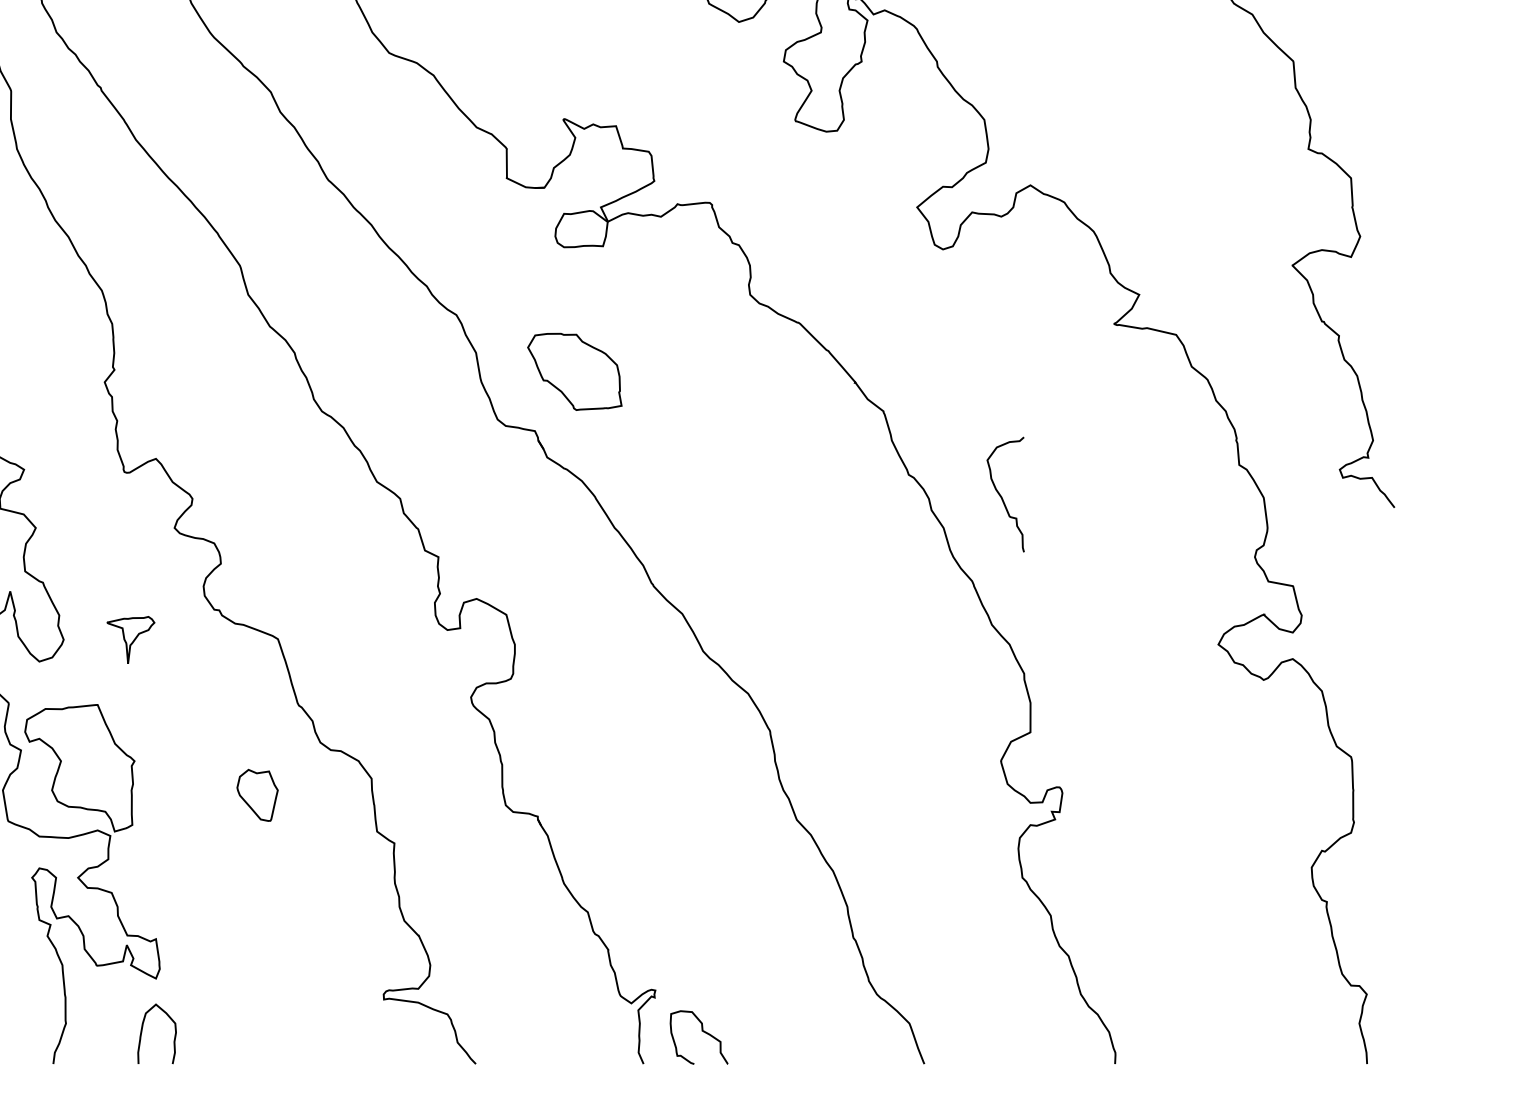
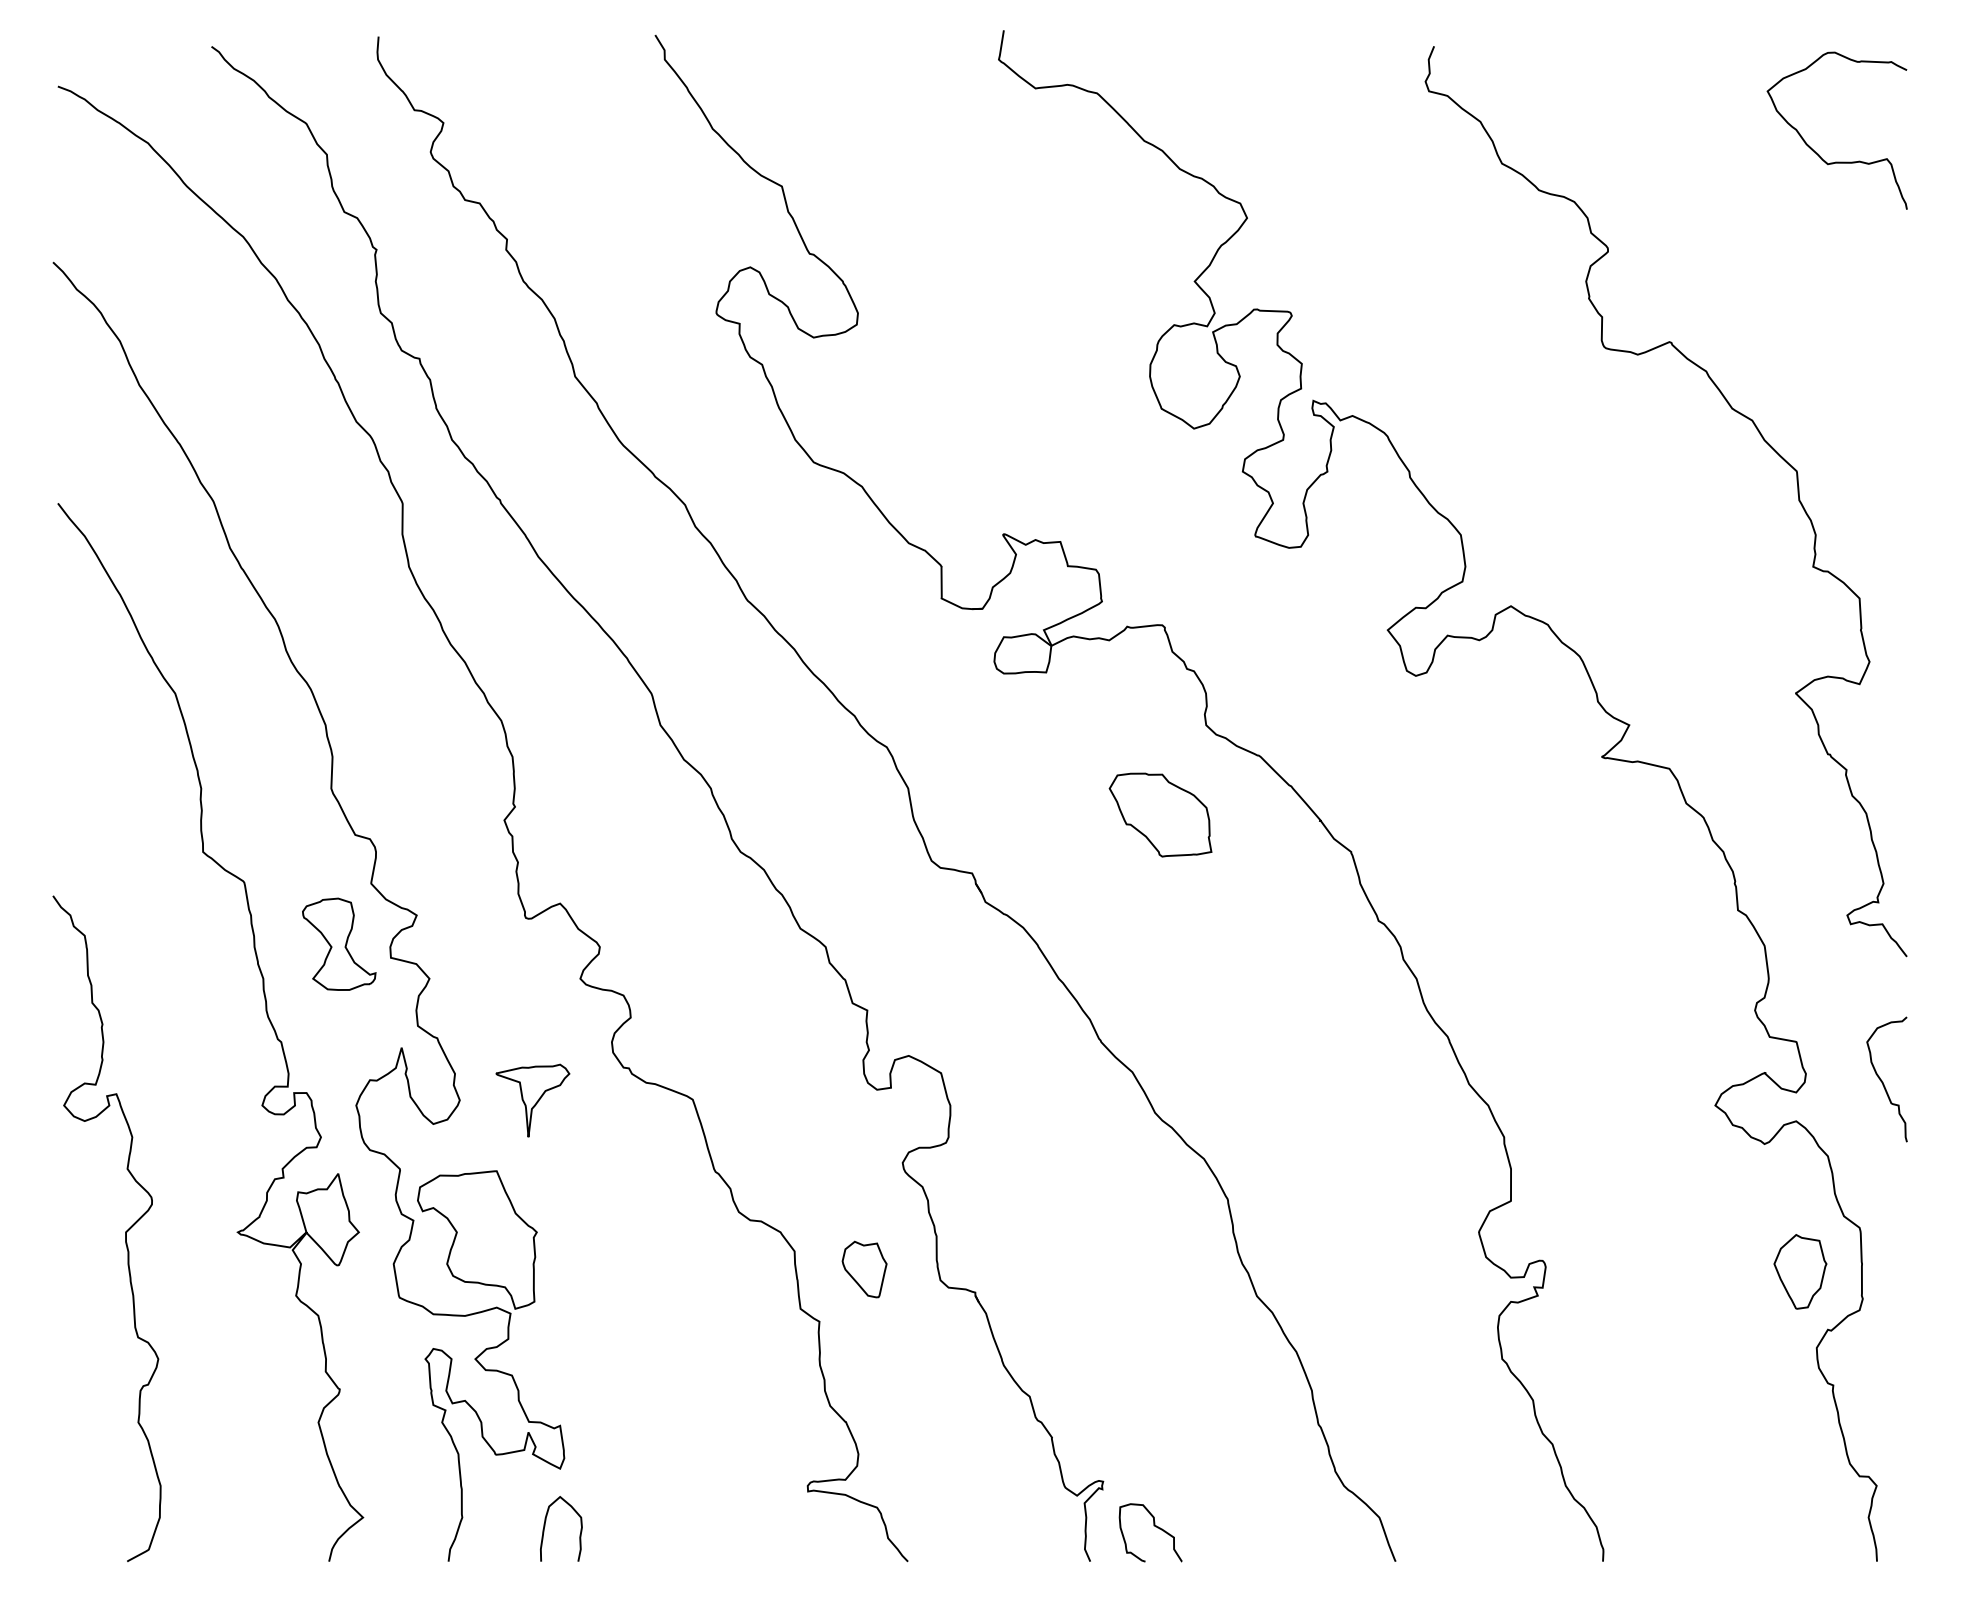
part: (574, 371) -> (1160, 814), moved
curve: (1001, 495) -> (1882, 1080), moved
part: (130, 639) -> (532, 1100), size x1.43
part: (257, 795) -> (864, 1269), moved
part: (1296, 797) -> (1800, 1271), added

